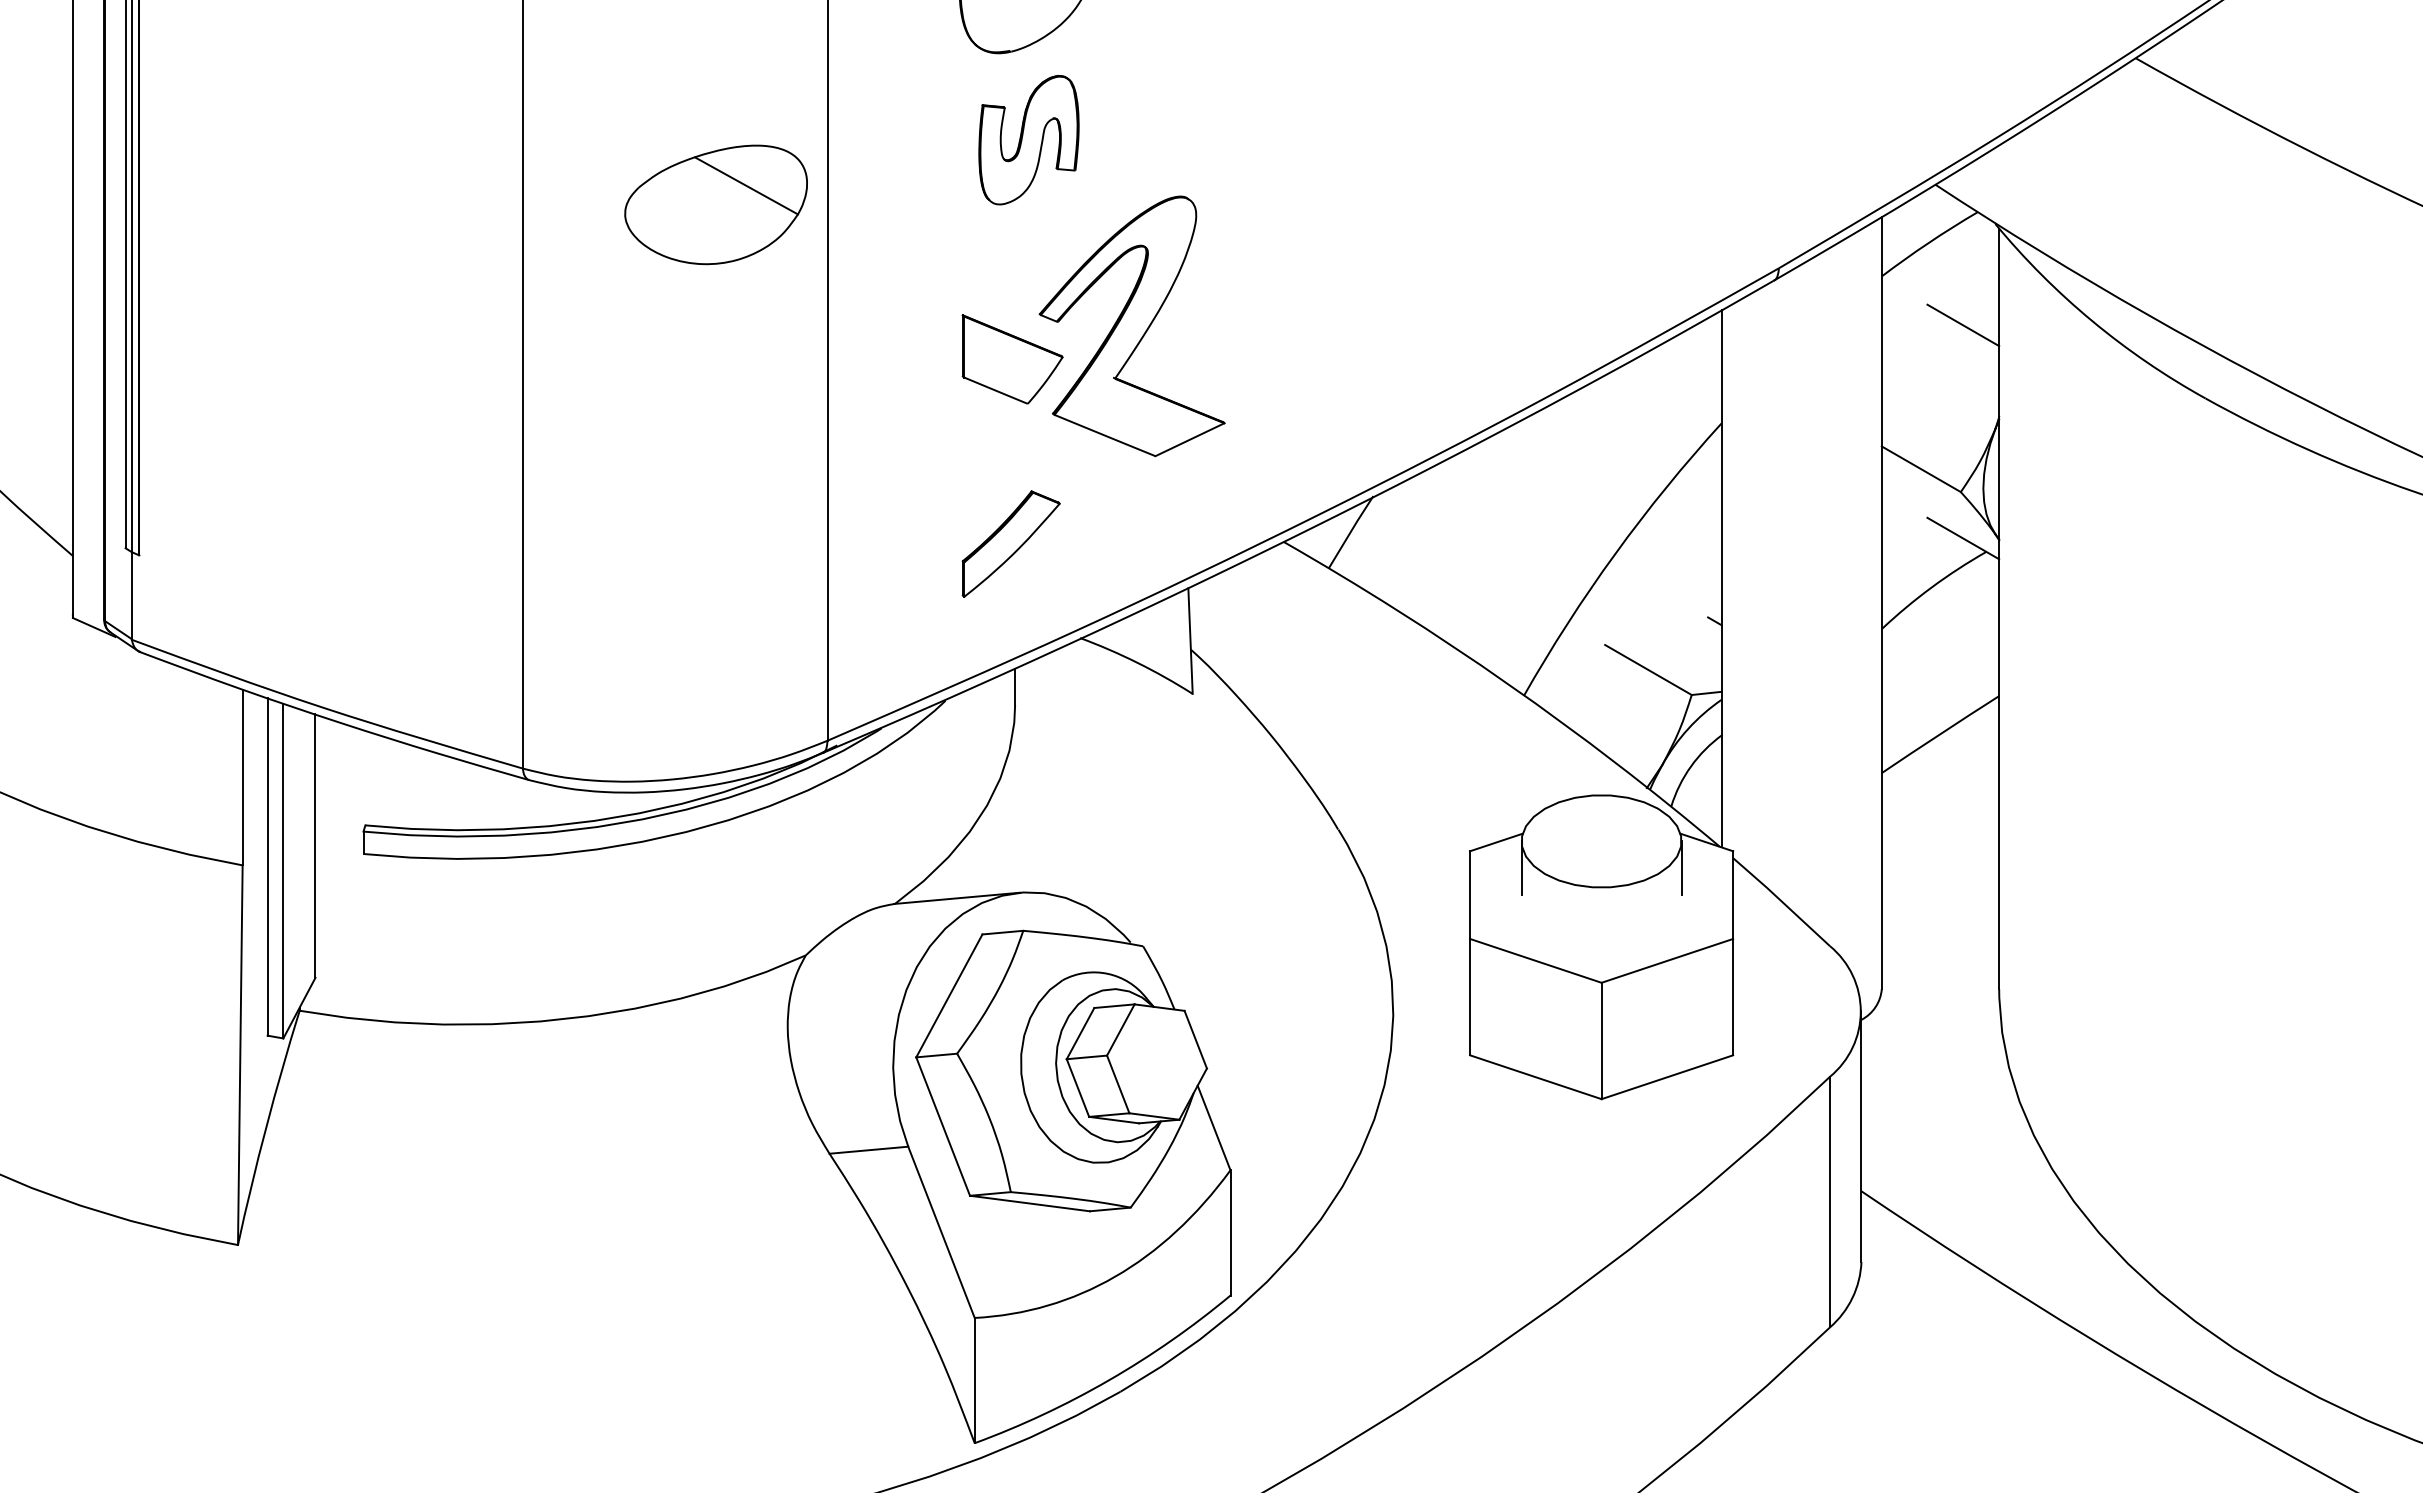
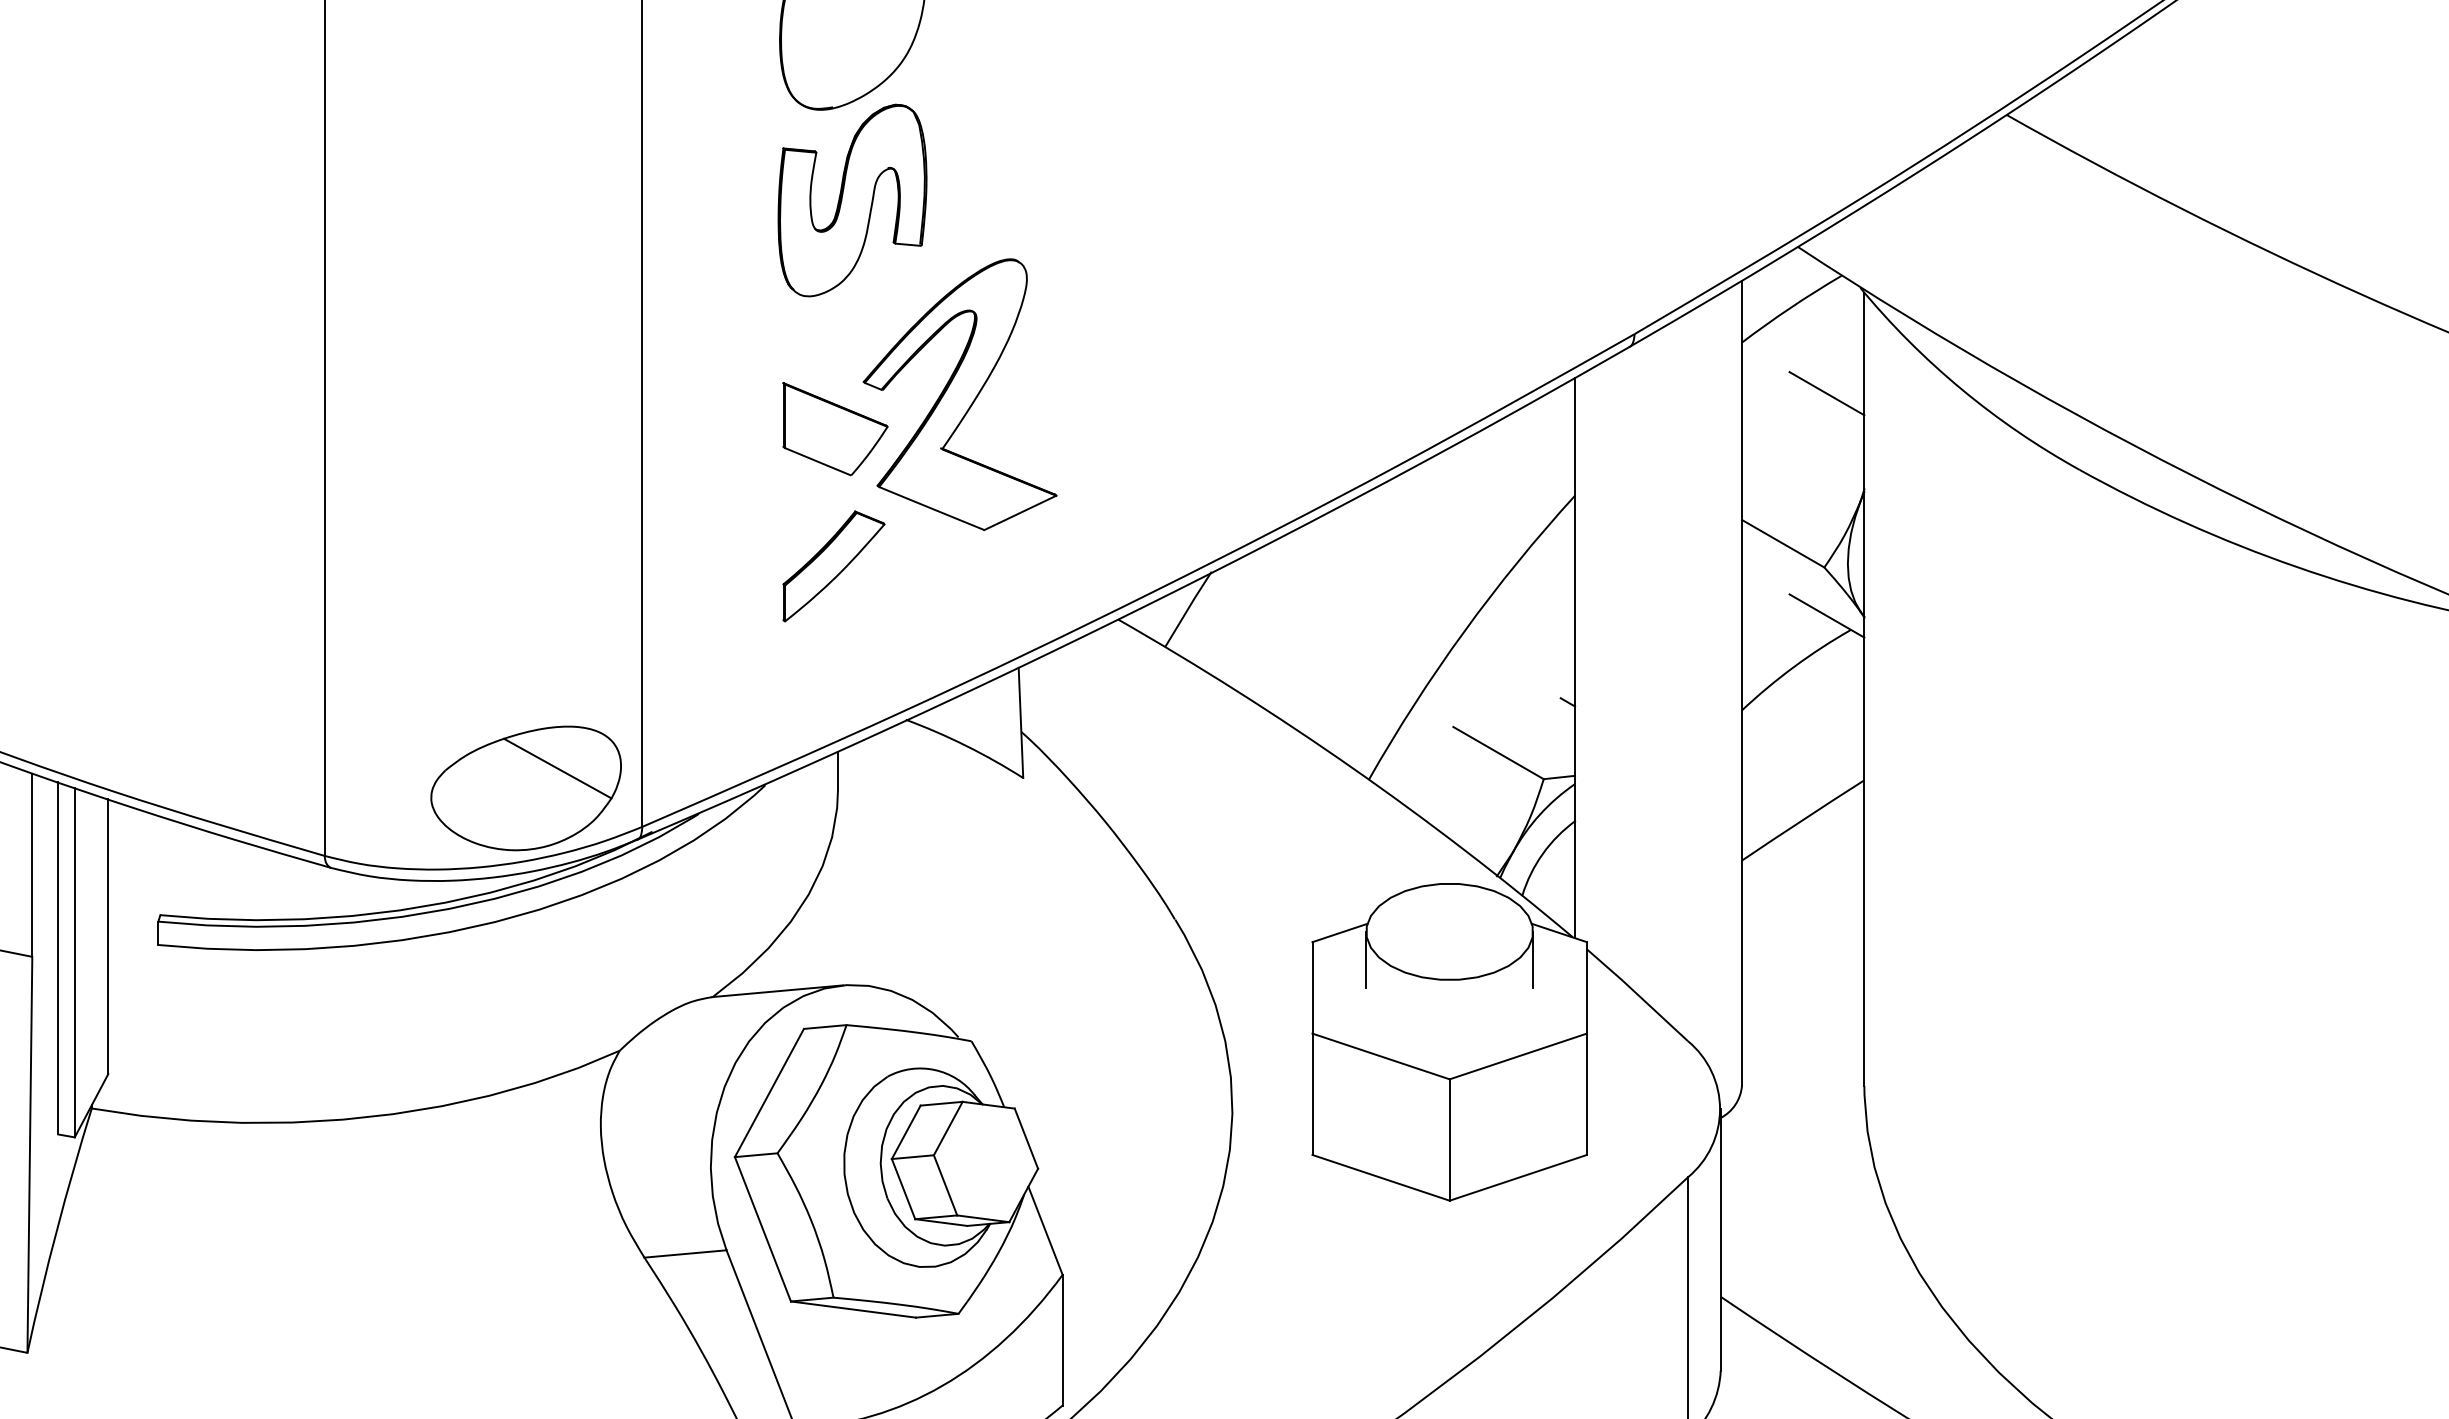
part: (1028, 139) -> (851, 199), size x1.43
part: (715, 204) -> (525, 788), moved
part: (1010, 543) -> (833, 565), moved

